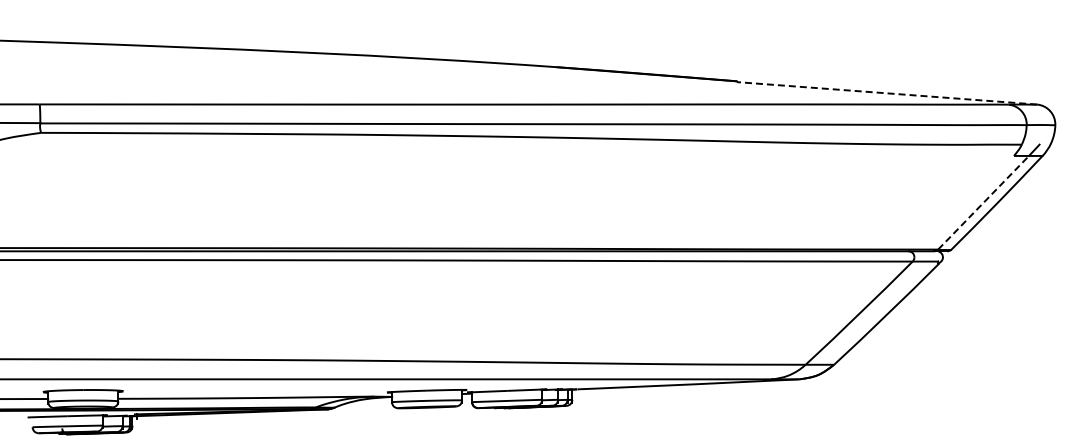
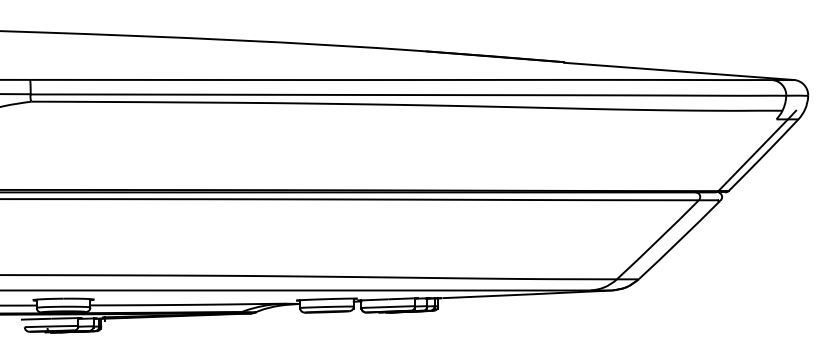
line: (887, 93) -> (679, 71), dashed -> solid
line: (983, 202) -> (753, 155), dashed -> solid

